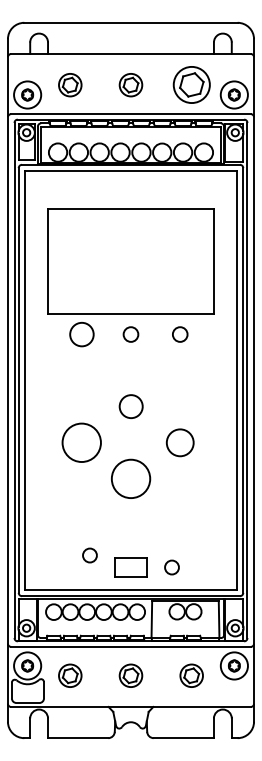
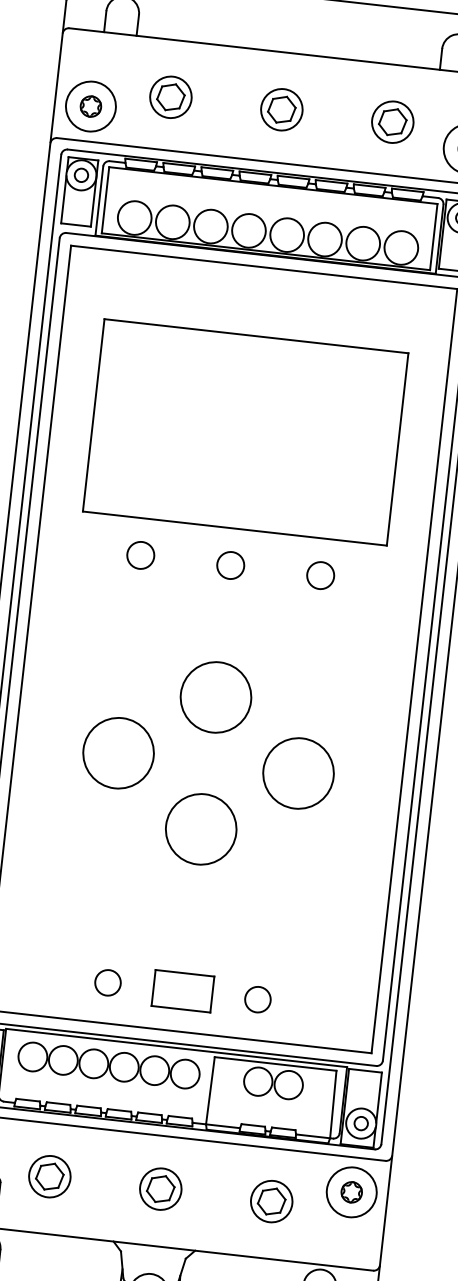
part: (191, 85) -> (392, 122), size x0.62
circle: (81, 334) -> (140, 555), size x0.62
circle: (131, 406) -> (216, 697), size x1.67
circle: (180, 442) -> (299, 772), size x1.43
circle: (89, 555) -> (107, 982), moved

